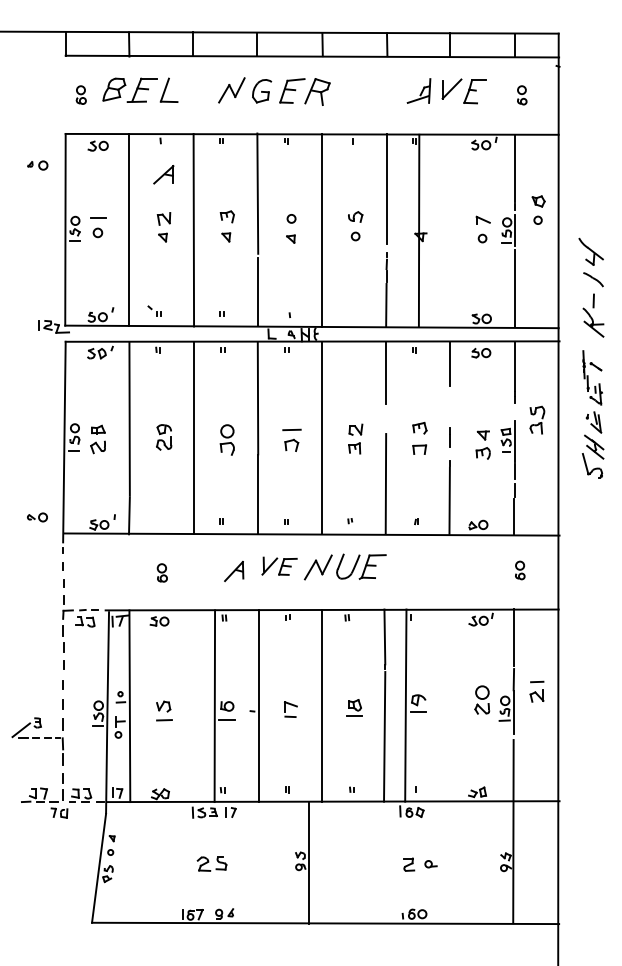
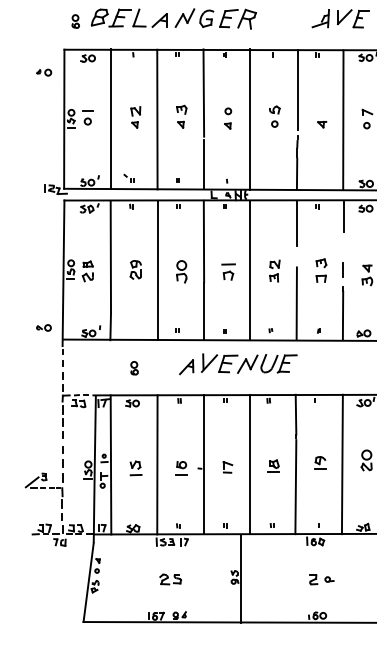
part: (163, 174) -> (159, 20), moved
line: (418, 230) -> (342, 119), moved
part: (279, 566) -> (219, 363), size x1.43
line: (405, 705) -> (342, 464), moved
line: (214, 706) -> (157, 465), moved

